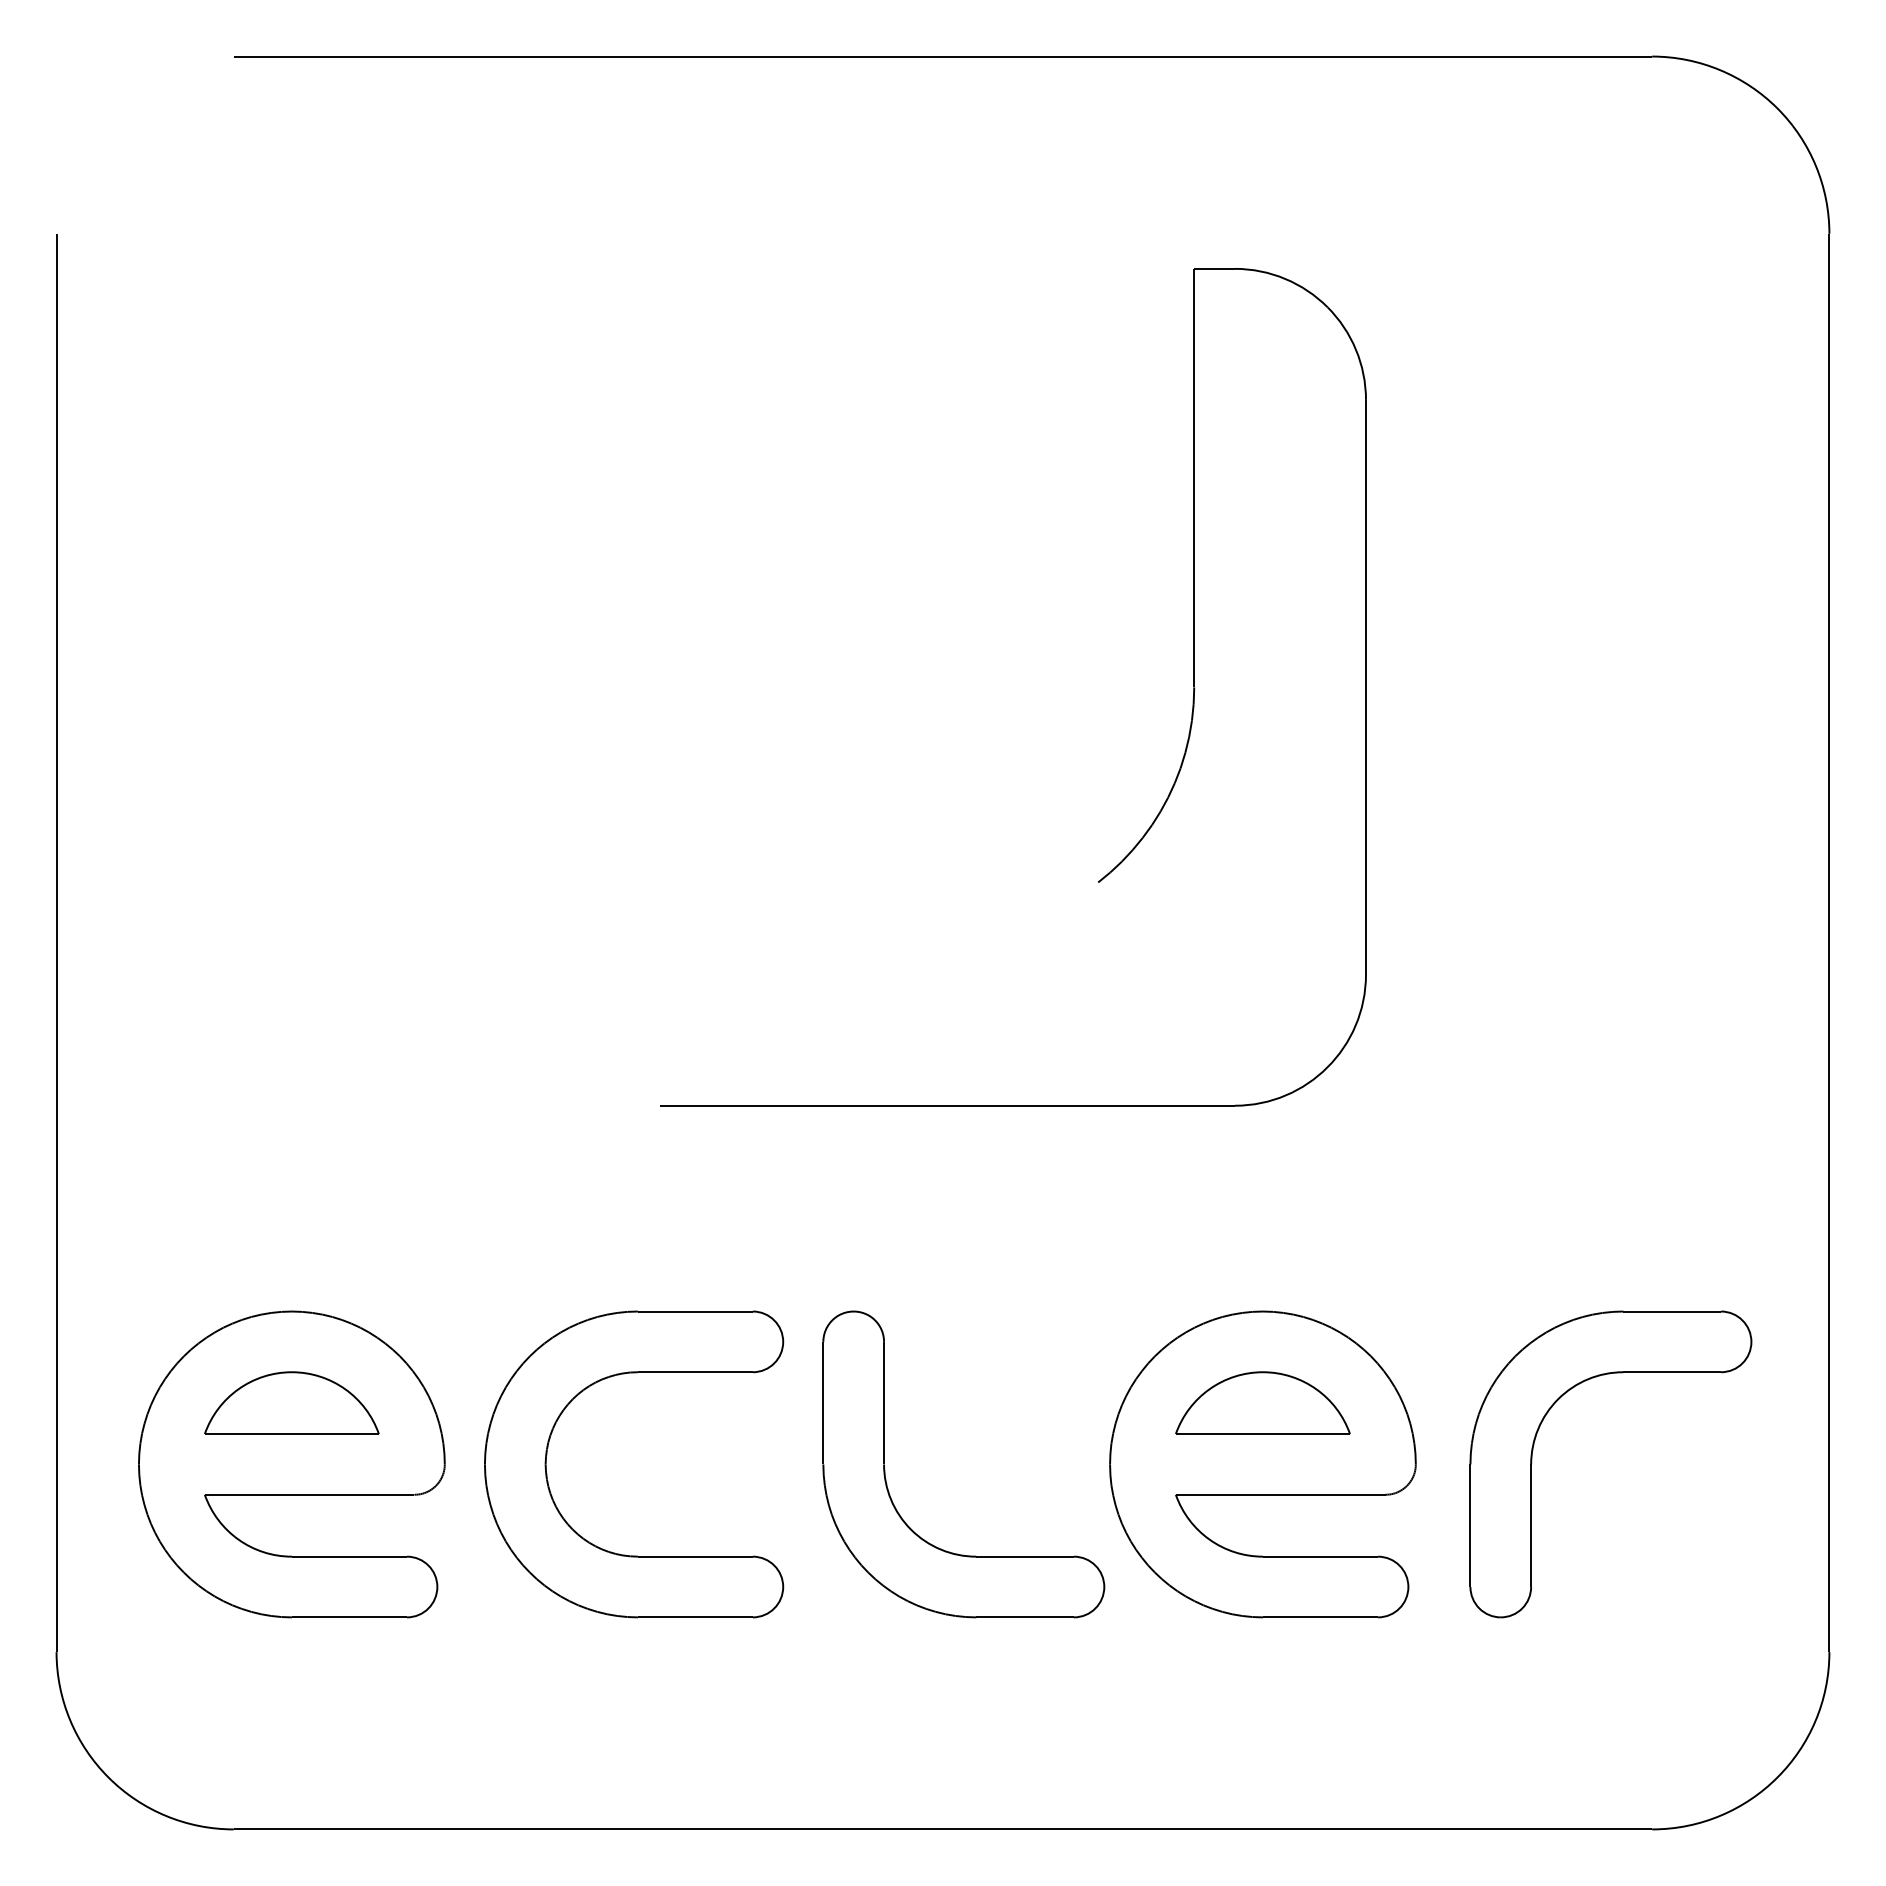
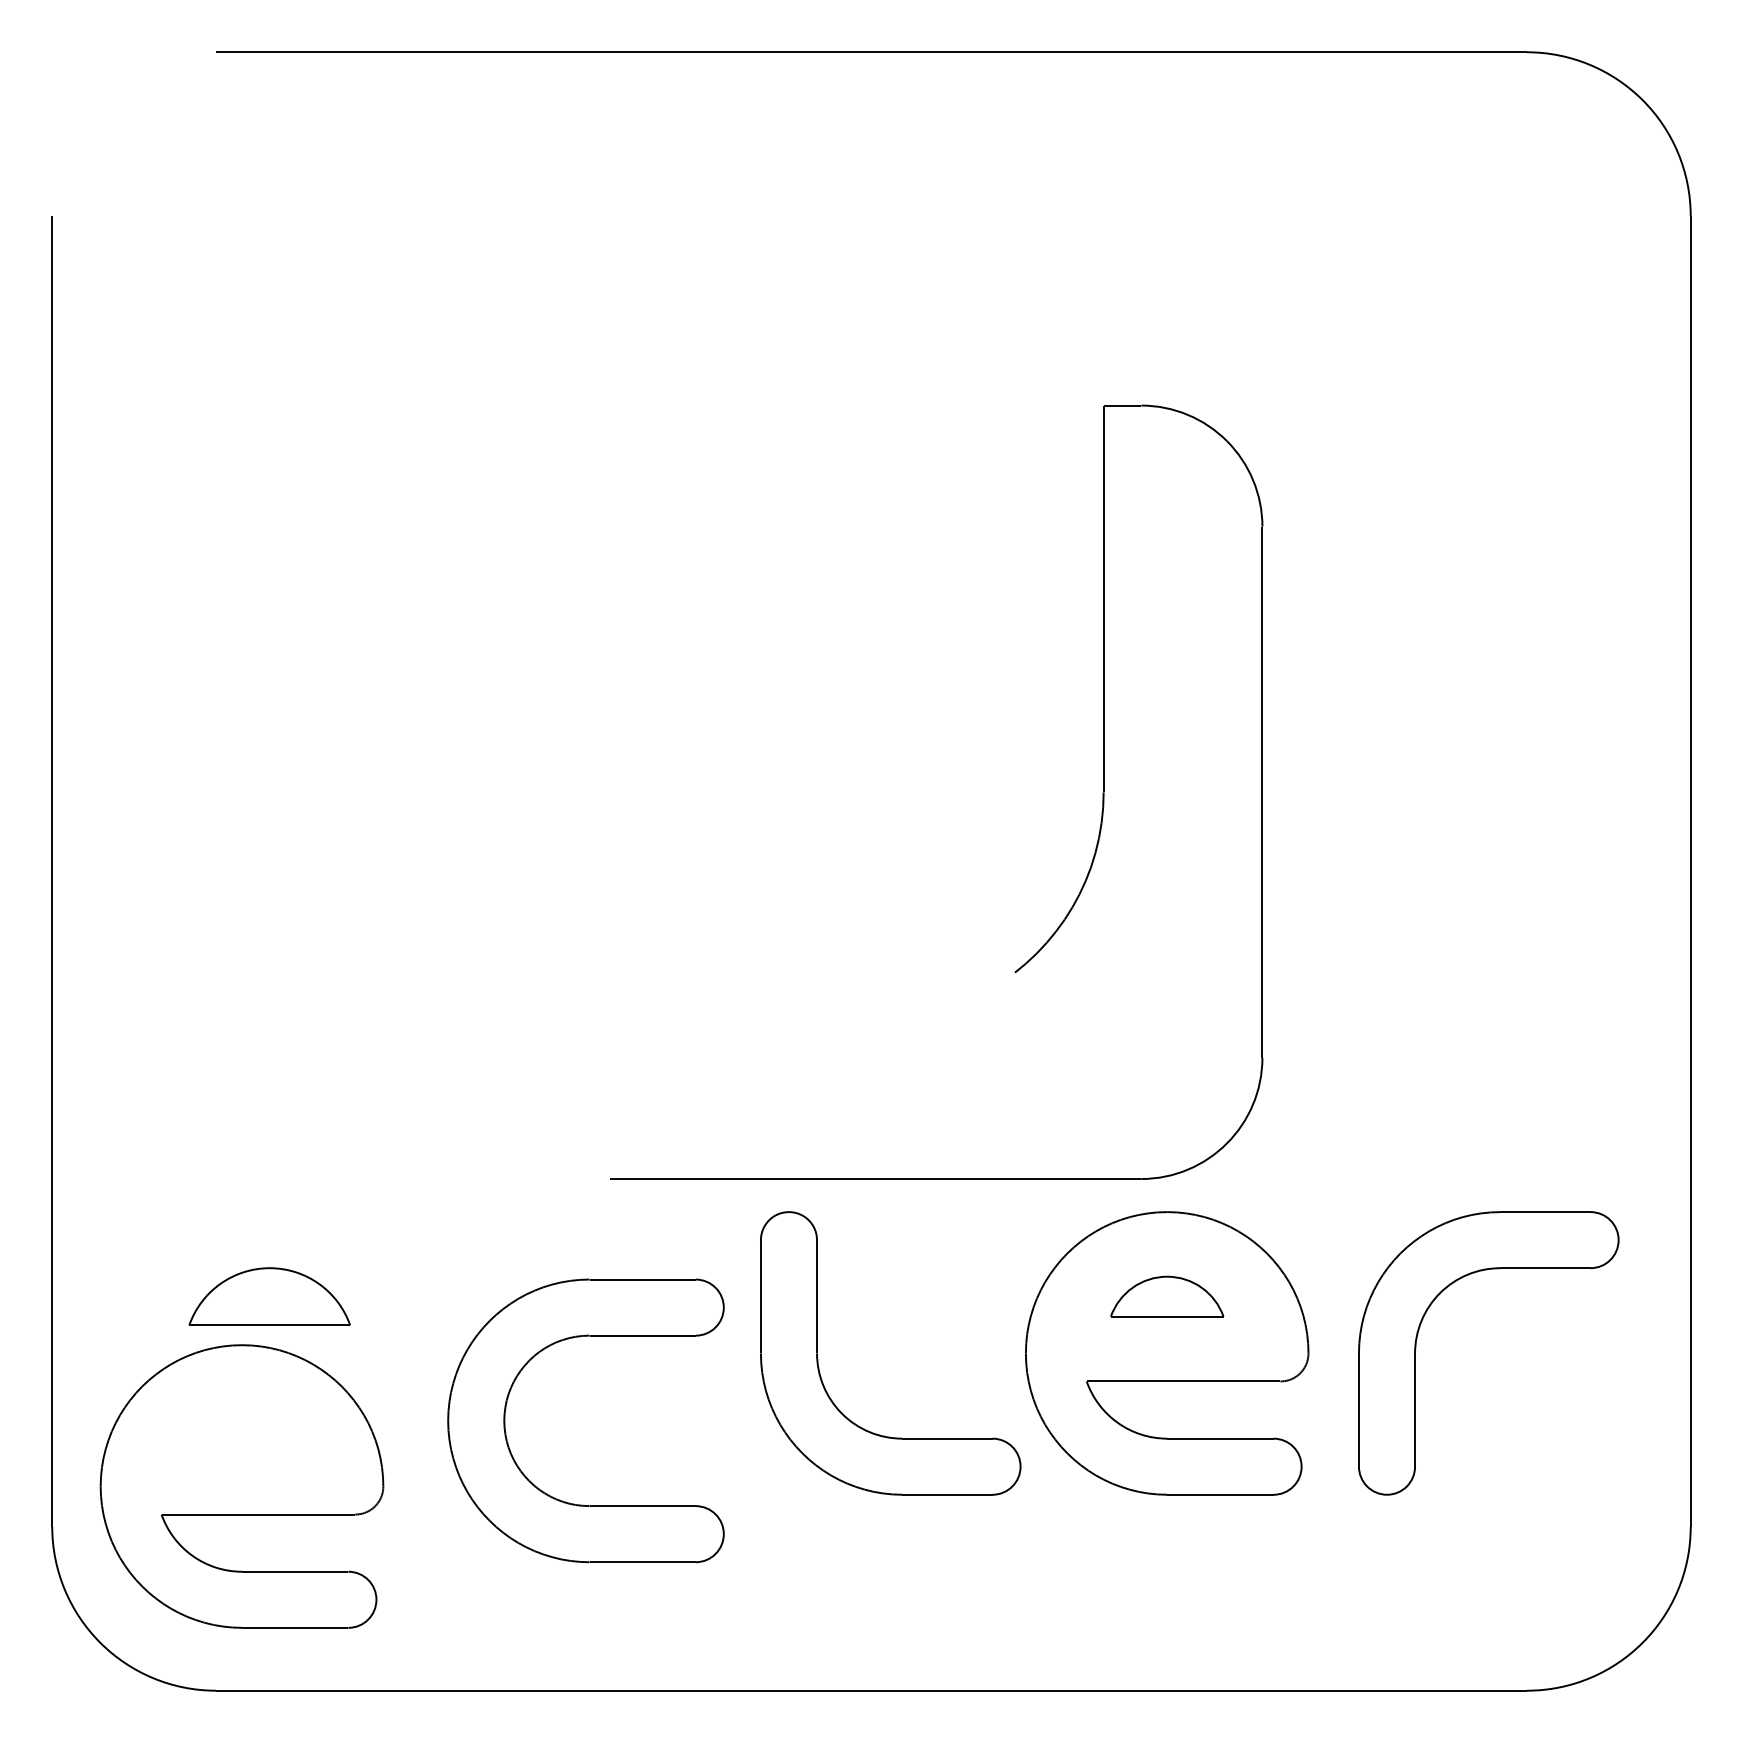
part: (1192, 699) -> (1102, 803), moved
part: (1262, 1402) -> (1166, 1296), size x0.7
part: (547, 1455) -> (505, 1412), moved
part: (291, 1464) -> (241, 1486), moved

